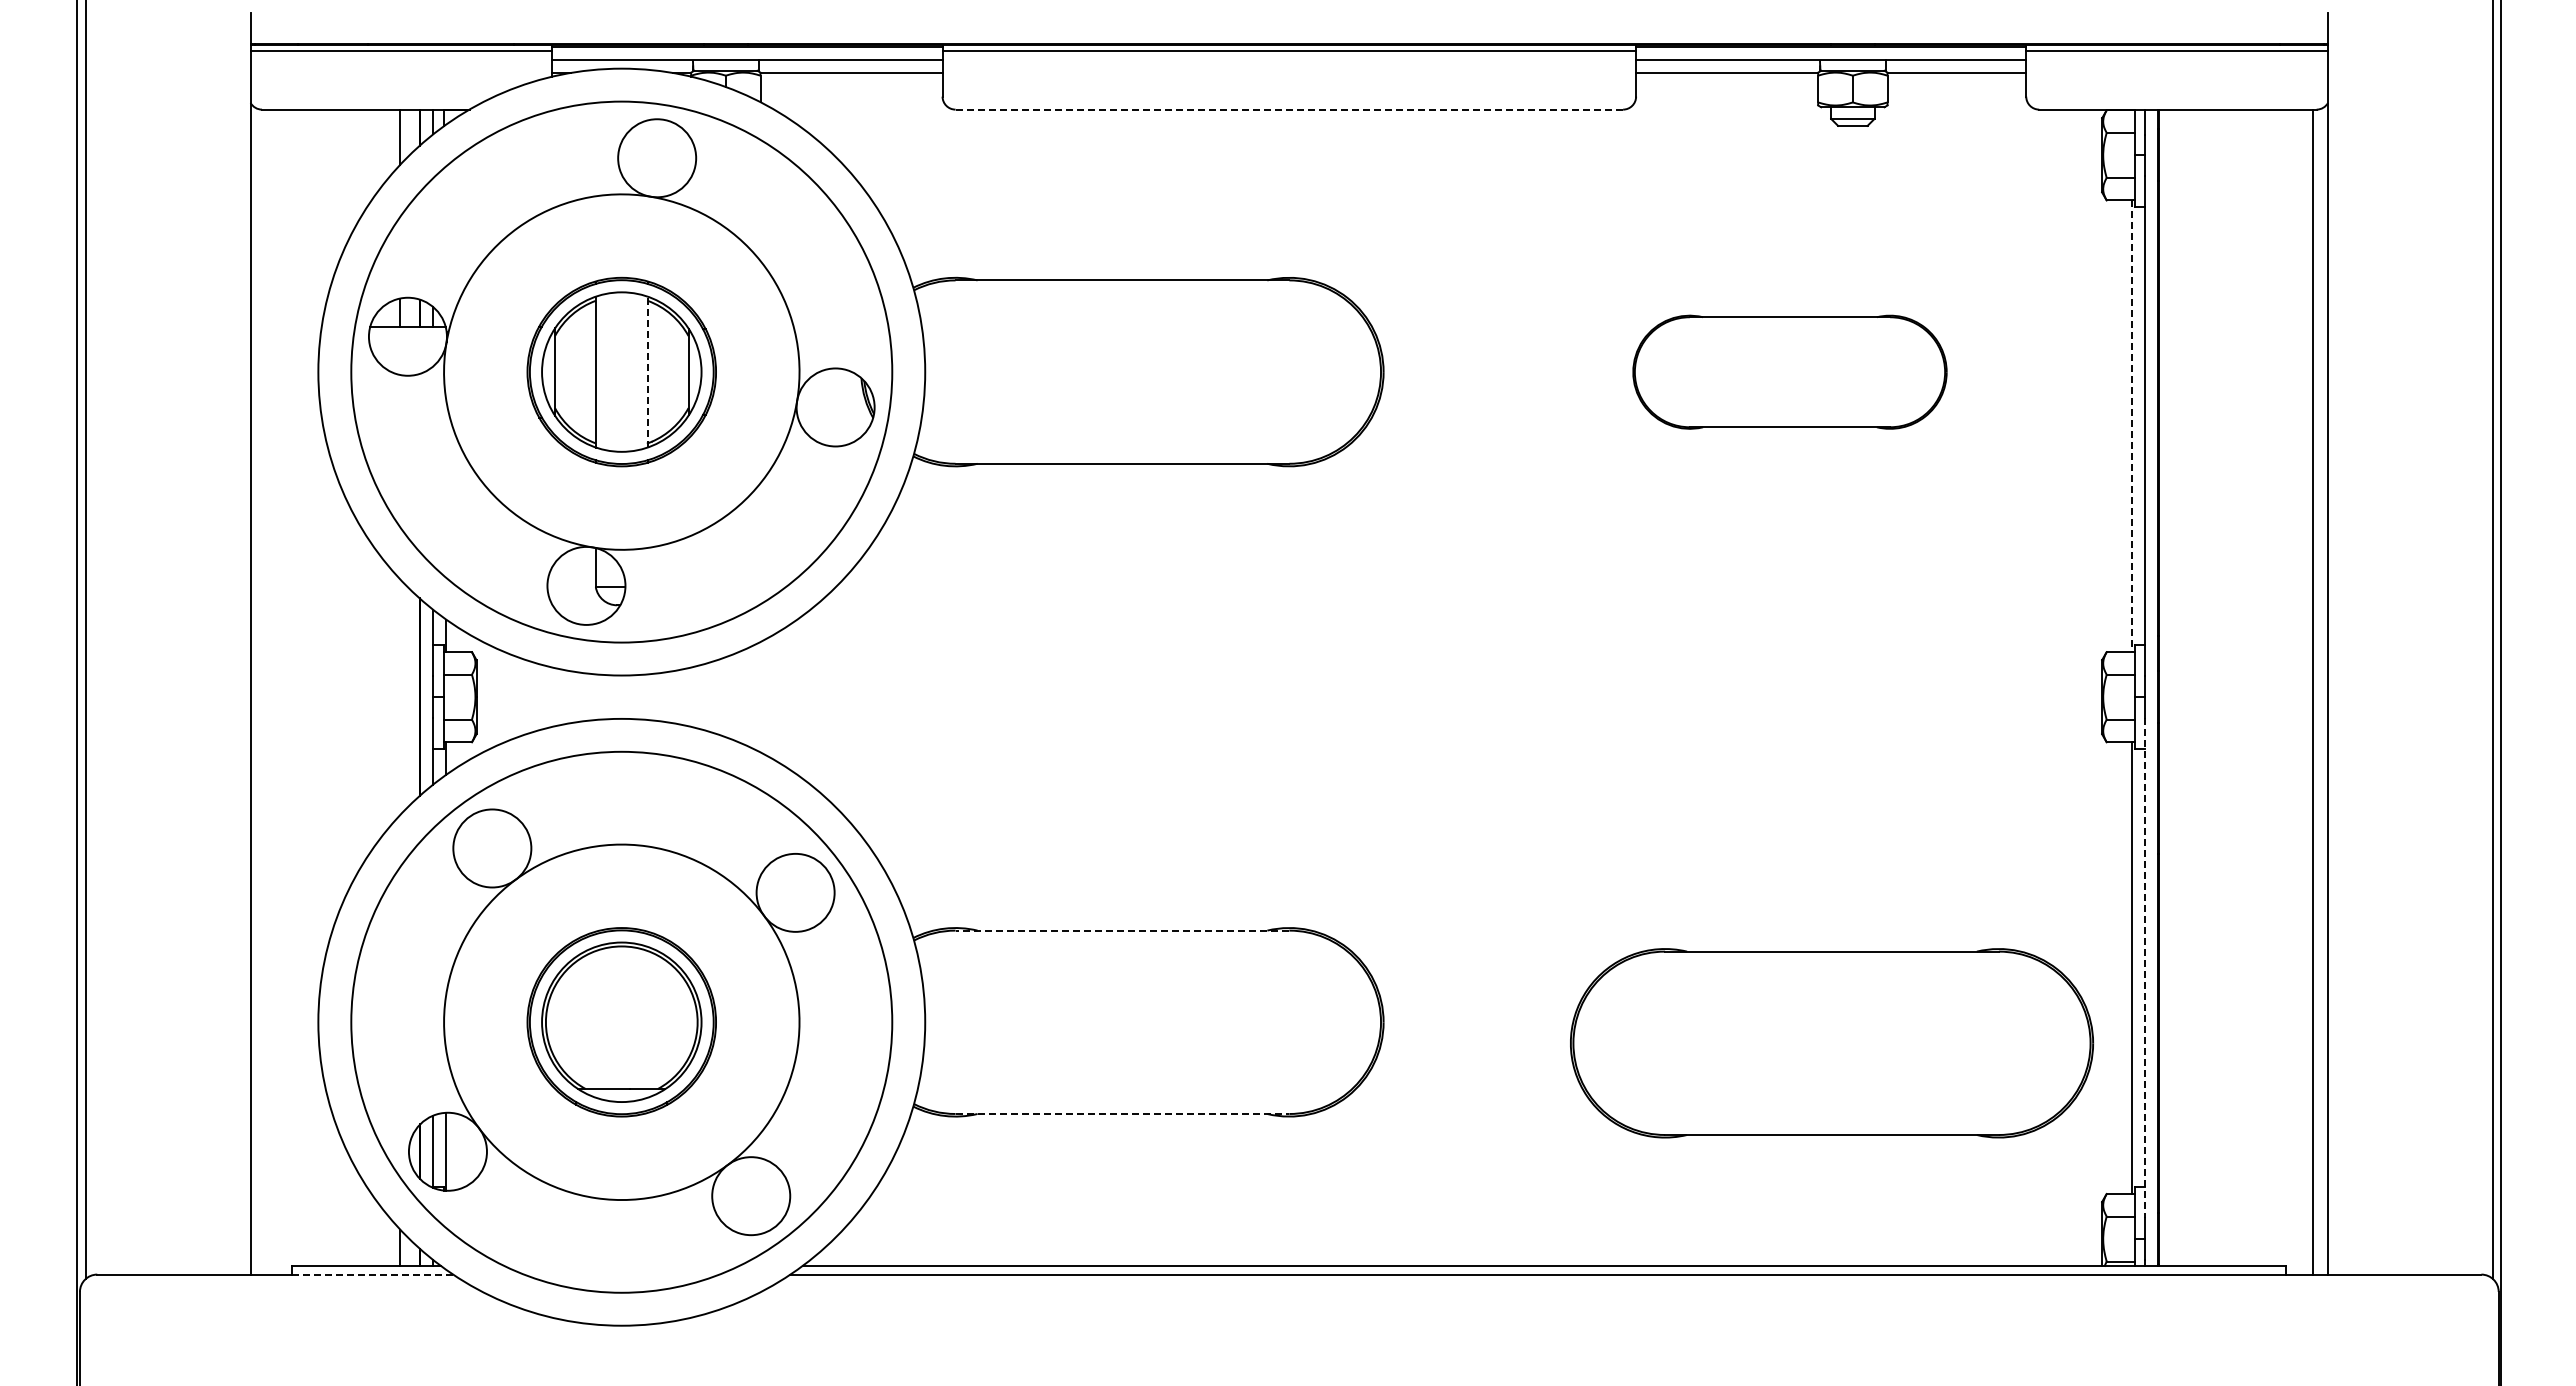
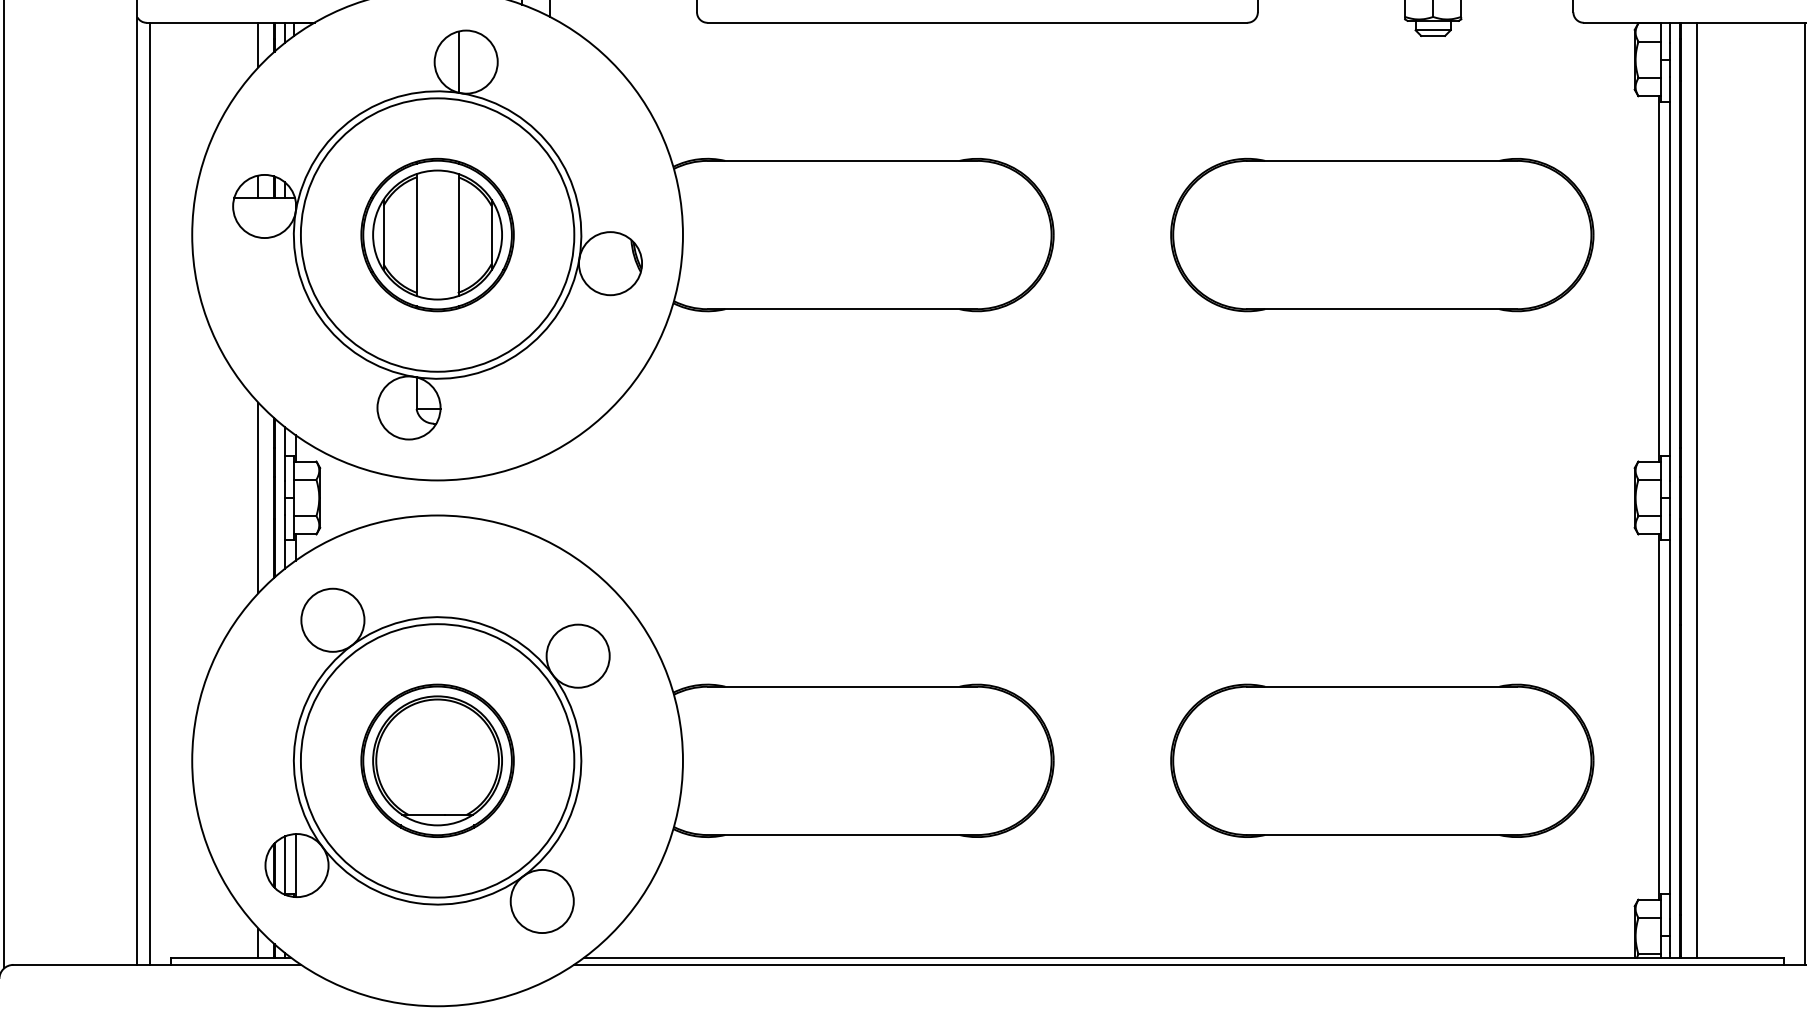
line: (1289, 109) -> (977, 22), dashed -> solid
line: (647, 158) -> (458, 62), added
line: (647, 371) -> (458, 234), dashed -> solid
circle: (621, 372) -> (437, 235), size x0.62
part: (1789, 372) -> (1381, 235), size x1.67
line: (2132, 426) -> (1659, 279), dashed -> solid
line: (2178, 687) -> (1696, 490), added
line: (265, 691) -> (149, 493), added
line: (400, 697) -> (258, 498), added
line: (1122, 930) -> (842, 686), dashed -> solid
line: (2145, 968) -> (1669, 717), dashed -> solid
circle: (621, 1022) -> (437, 761), size x0.62
part: (1832, 1043) -> (1382, 761), moved
line: (1122, 1113) -> (842, 834), dashed -> solid
line: (372, 1274) -> (235, 964), dashed -> solid

